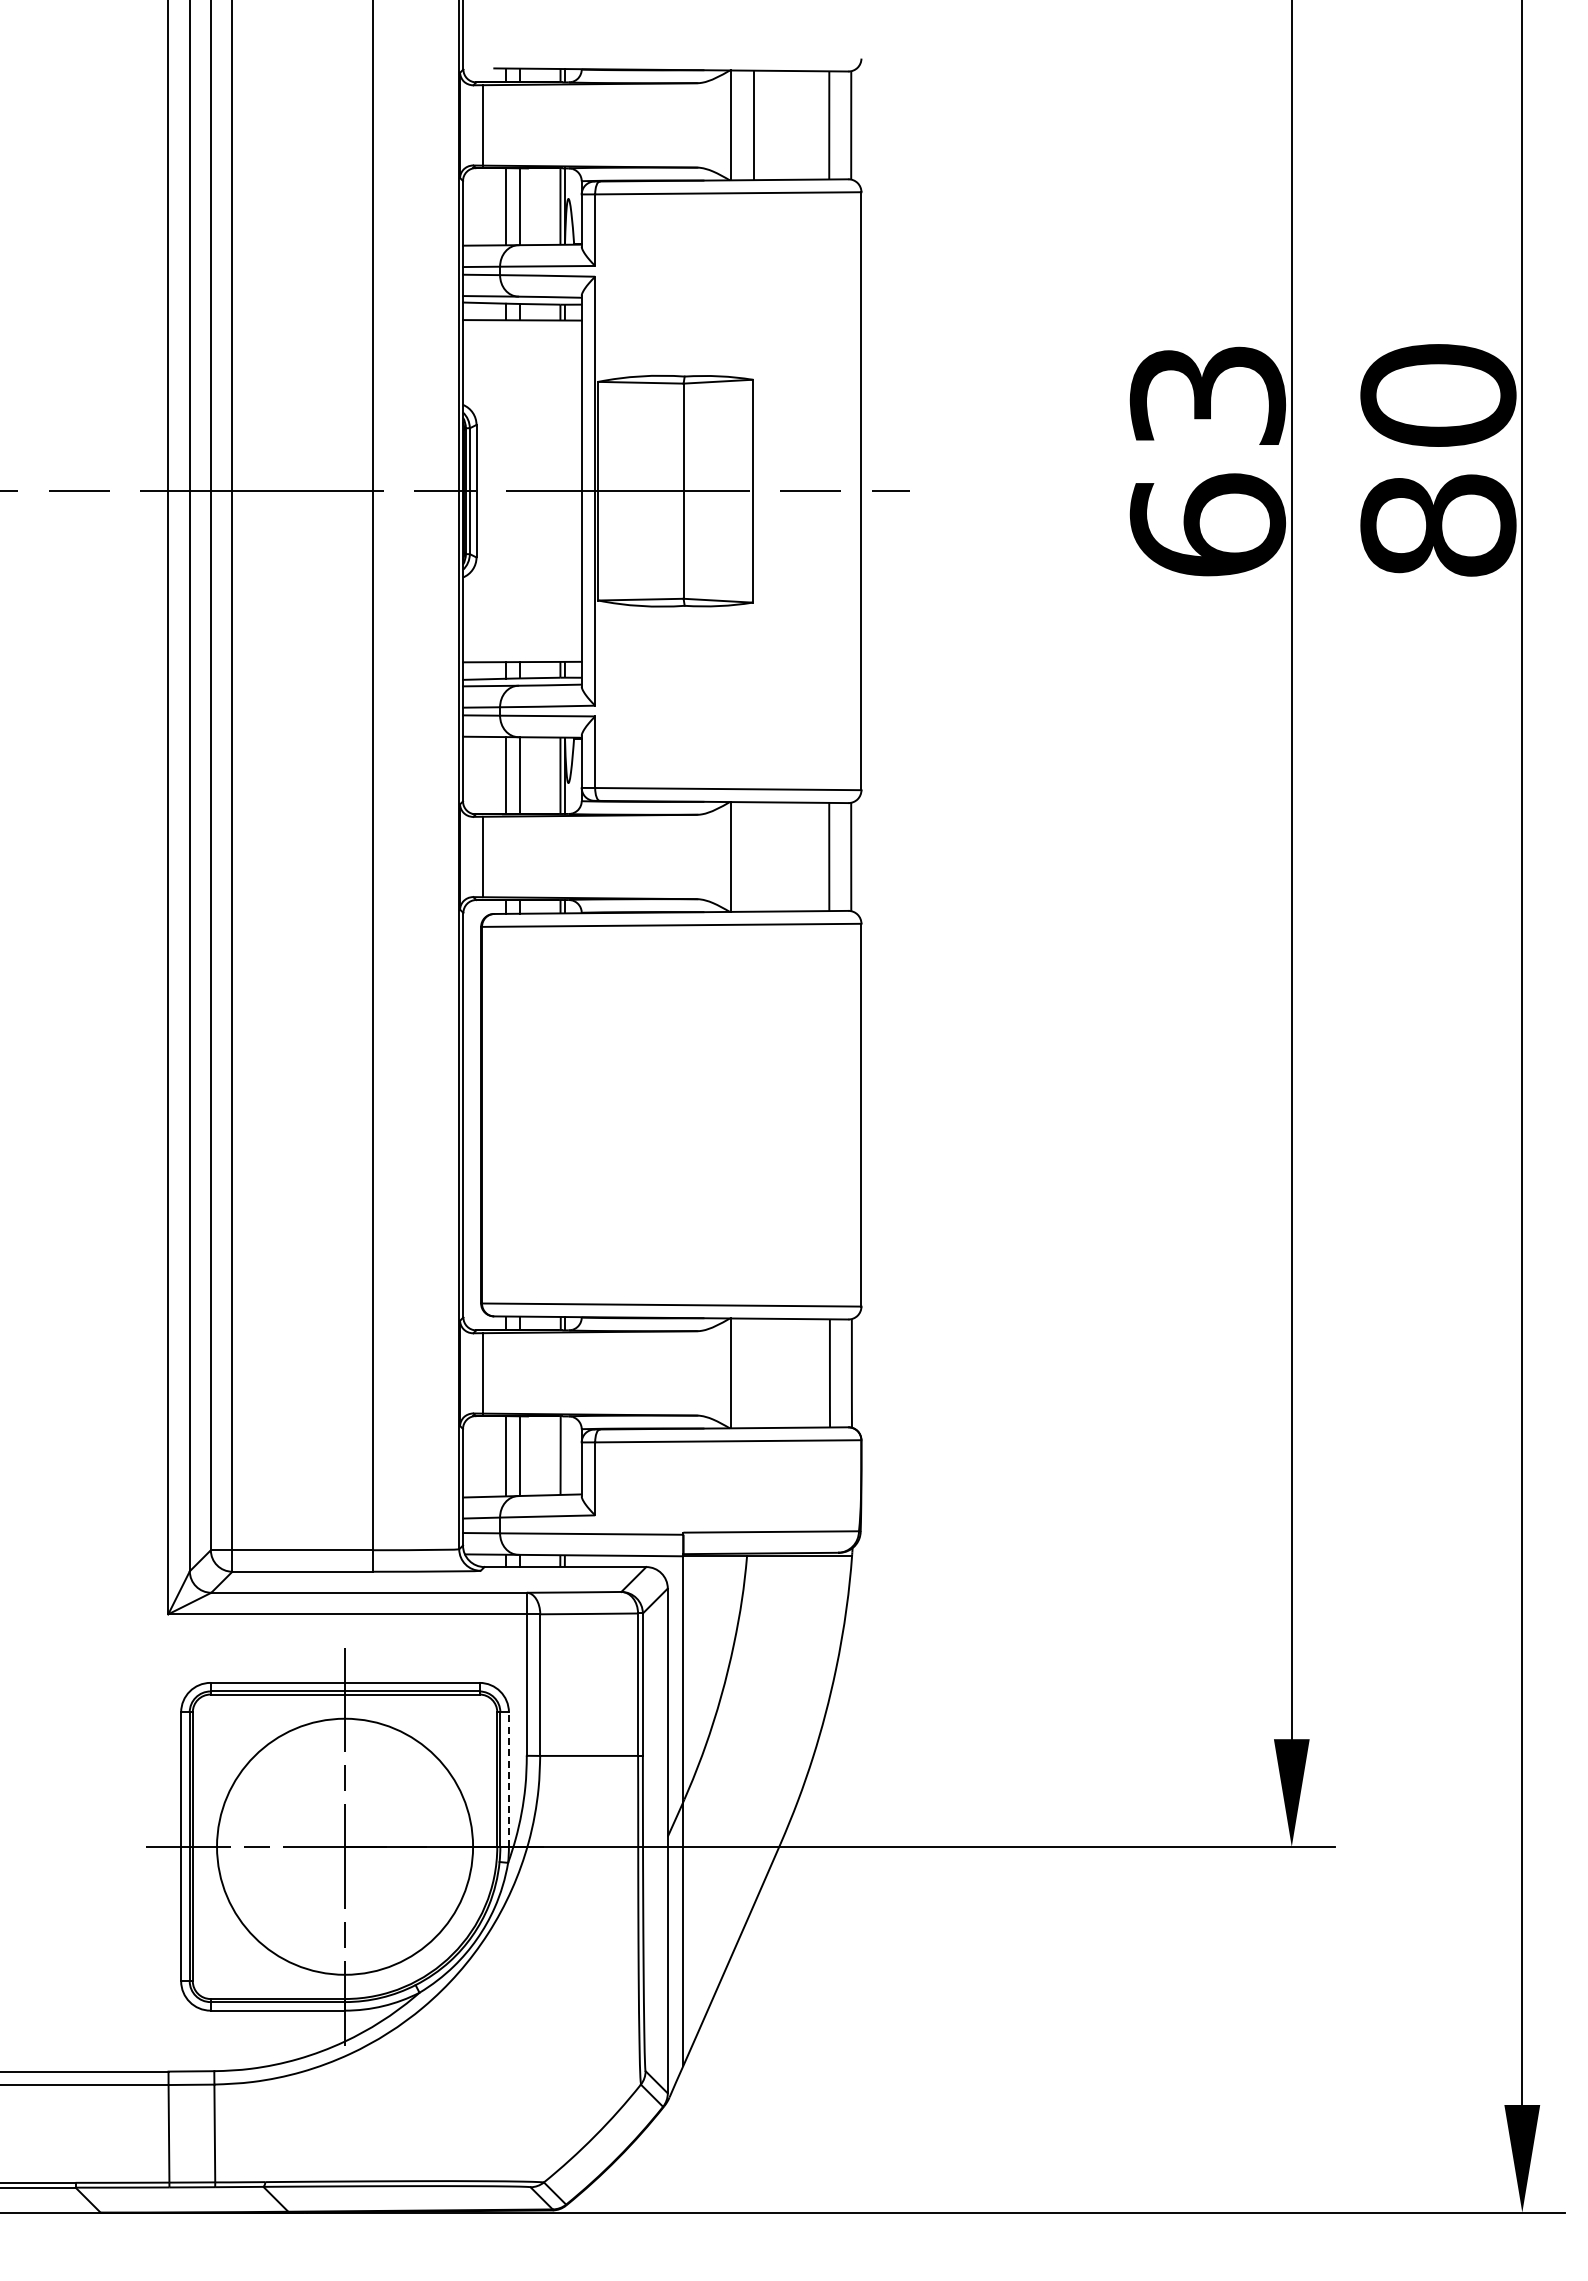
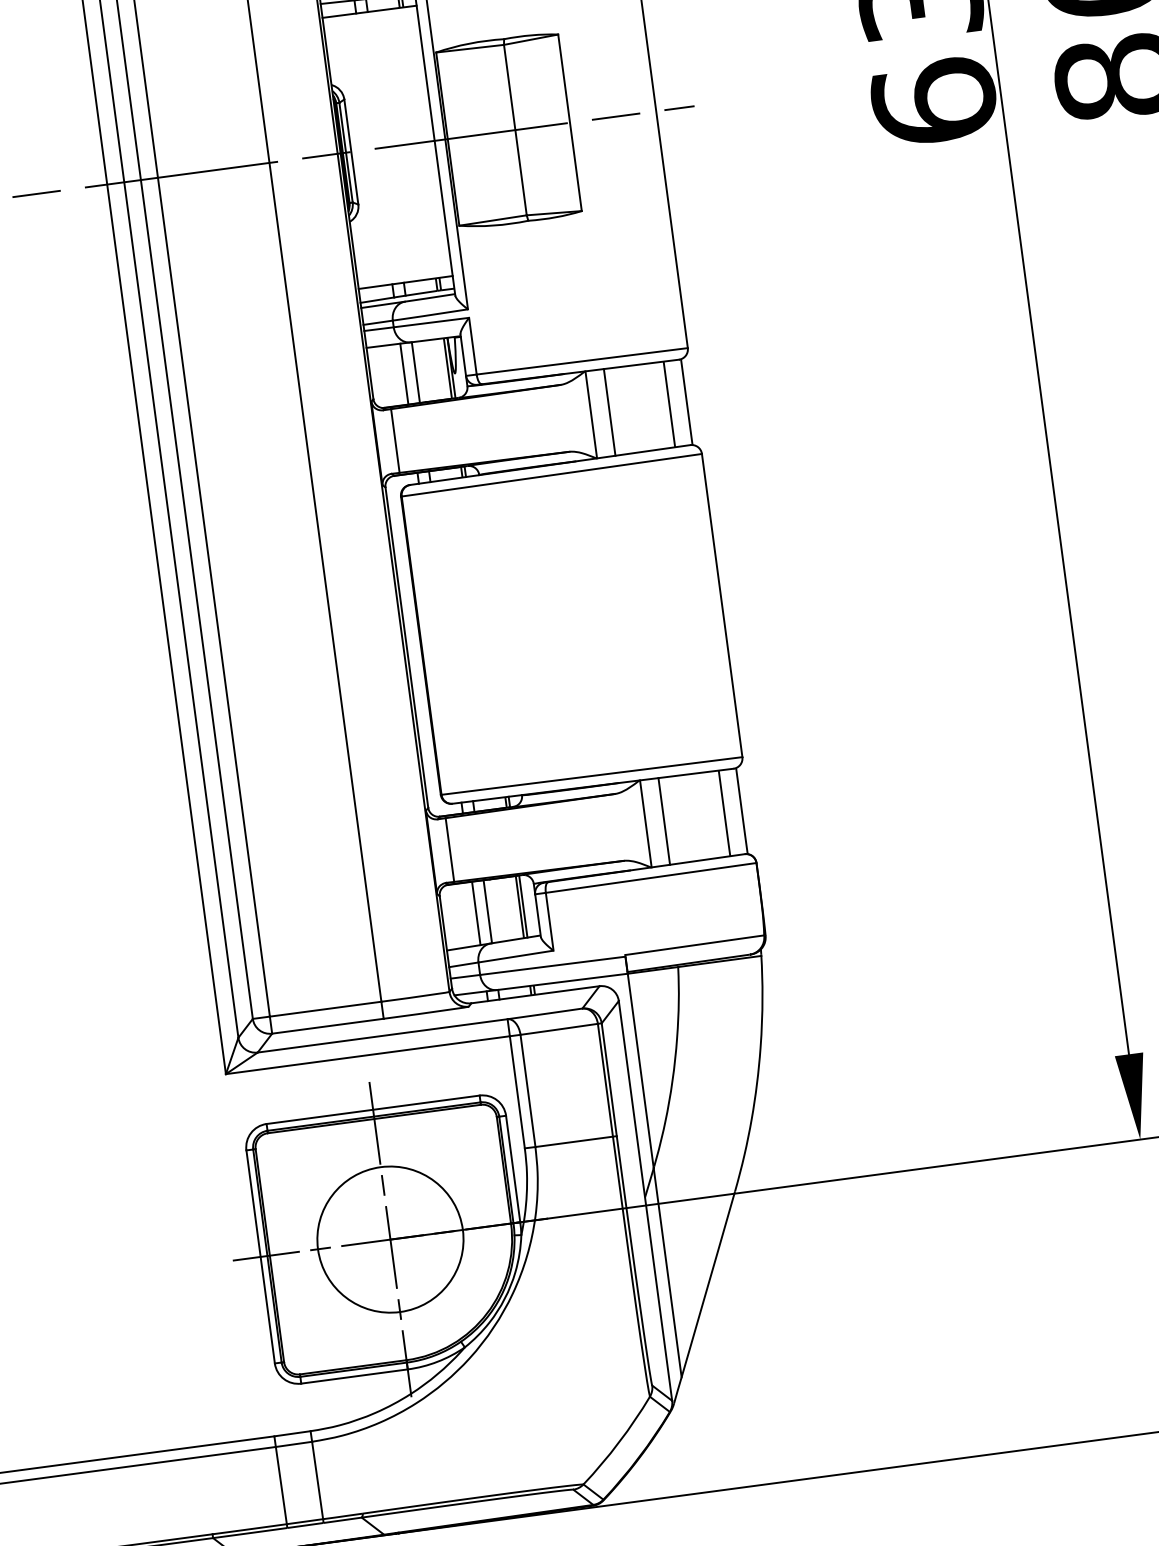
line: (753, 856) -> (609, 412), added
line: (753, 1373) -> (663, 821), added
line: (564, 1455) -> (522, 906), added
line: (508, 1779) -> (512, 1169), dashed -> solid
circle: (344, 1846) -> (389, 1239), size x0.71

